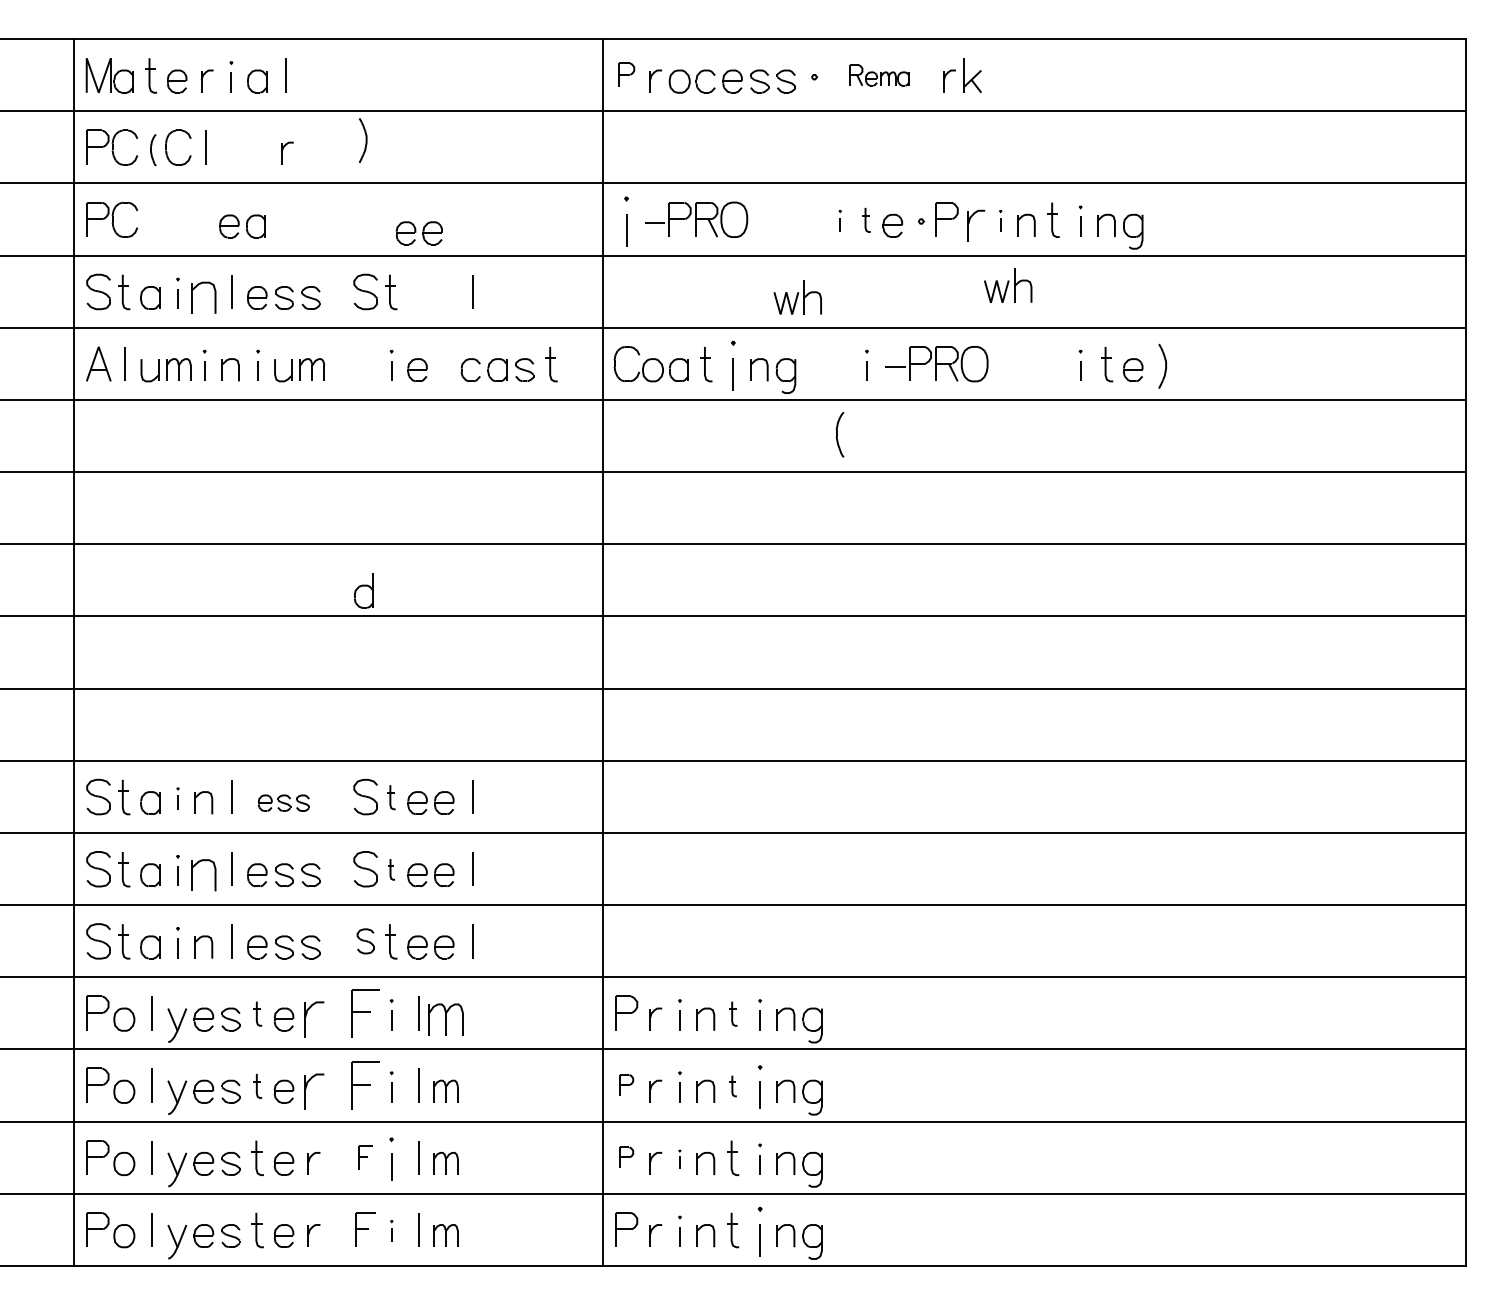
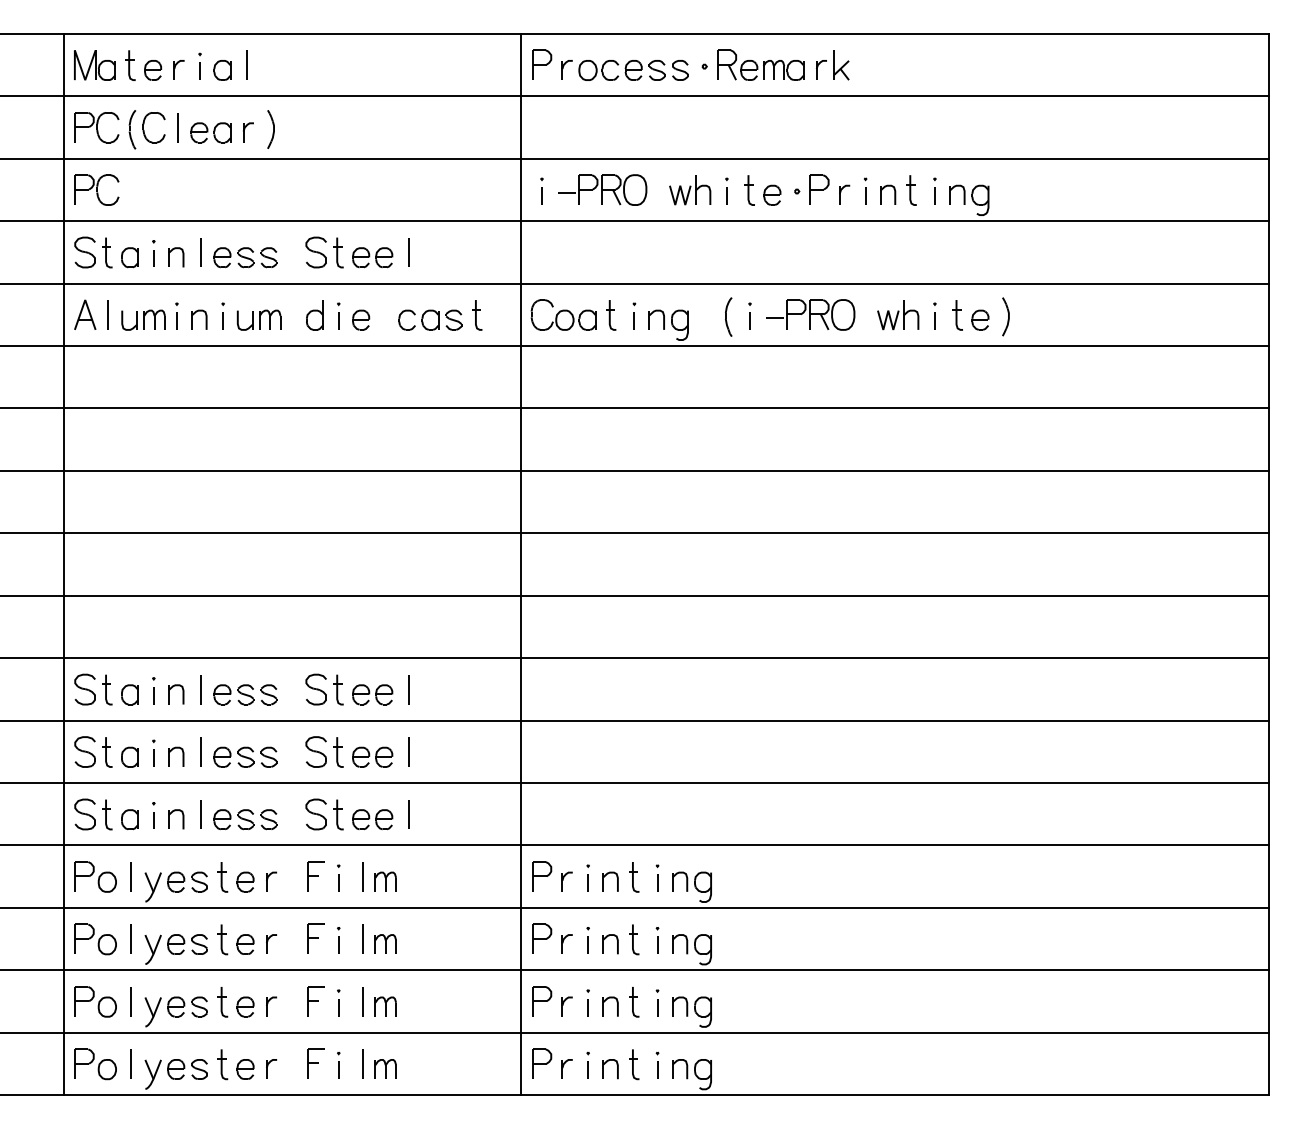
part: (627, 74) -> (542, 64), size x1.43
part: (879, 74) -> (760, 64), size x1.67
part: (362, 140) -> (270, 129), moved
part: (153, 149) -> (132, 129), size x1.43
part: (625, 220) -> (541, 190), size x0.62
part: (839, 220) -> (726, 190), size x1.43
part: (866, 220) -> (749, 190), size x1.43
part: (1000, 220) -> (865, 190), size x1.43
part: (976, 224) -> (844, 194), size x0.71
part: (242, 226) -> (210, 132), moved
part: (419, 233) -> (372, 257), moved
part: (1008, 286) -> (898, 315), moved
part: (204, 297) -> (176, 257), size x0.71
part: (798, 297) -> (690, 190), moved
part: (733, 364) -> (634, 315), size x0.62
part: (839, 434) -> (728, 316), moved
part: (363, 591) -> (314, 315), moved
part: (391, 796) -> (338, 689), size x1.43
part: (177, 798) -> (153, 690), size x1.43
part: (283, 802) -> (245, 694), size x1.43
part: (391, 869) -> (338, 752), size x1.67
part: (204, 874) -> (176, 756), size x0.71
part: (364, 941) -> (315, 814), size x1.43
part: (364, 1013) -> (315, 876), size x0.71
part: (257, 1014) -> (222, 877), size x1.43
part: (733, 1014) -> (634, 877), size x1.43
part: (313, 1018) -> (271, 881), size x0.62
part: (445, 1018) -> (385, 881), size x0.71
part: (364, 1084) -> (315, 938), size x0.71
part: (627, 1084) -> (542, 938), size x1.67
part: (257, 1085) -> (222, 939), size x1.43
part: (733, 1085) -> (634, 939), size x1.67
part: (760, 1087) -> (657, 940), size x0.71
part: (313, 1090) -> (271, 943), size x0.62
part: (364, 1157) -> (315, 1001), size x1.43
part: (627, 1157) -> (542, 1001), size x1.67
part: (391, 1158) -> (338, 1002), size x0.71
part: (679, 1158) -> (587, 1002), size x1.67
part: (391, 1230) -> (338, 1064), size x1.43
part: (760, 1230) -> (657, 1064), size x0.62

